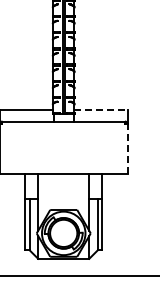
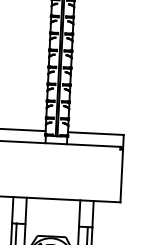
line: (100, 110) -> (95, 134), dashed -> solid
line: (127, 148) -> (121, 175), dashed -> solid

